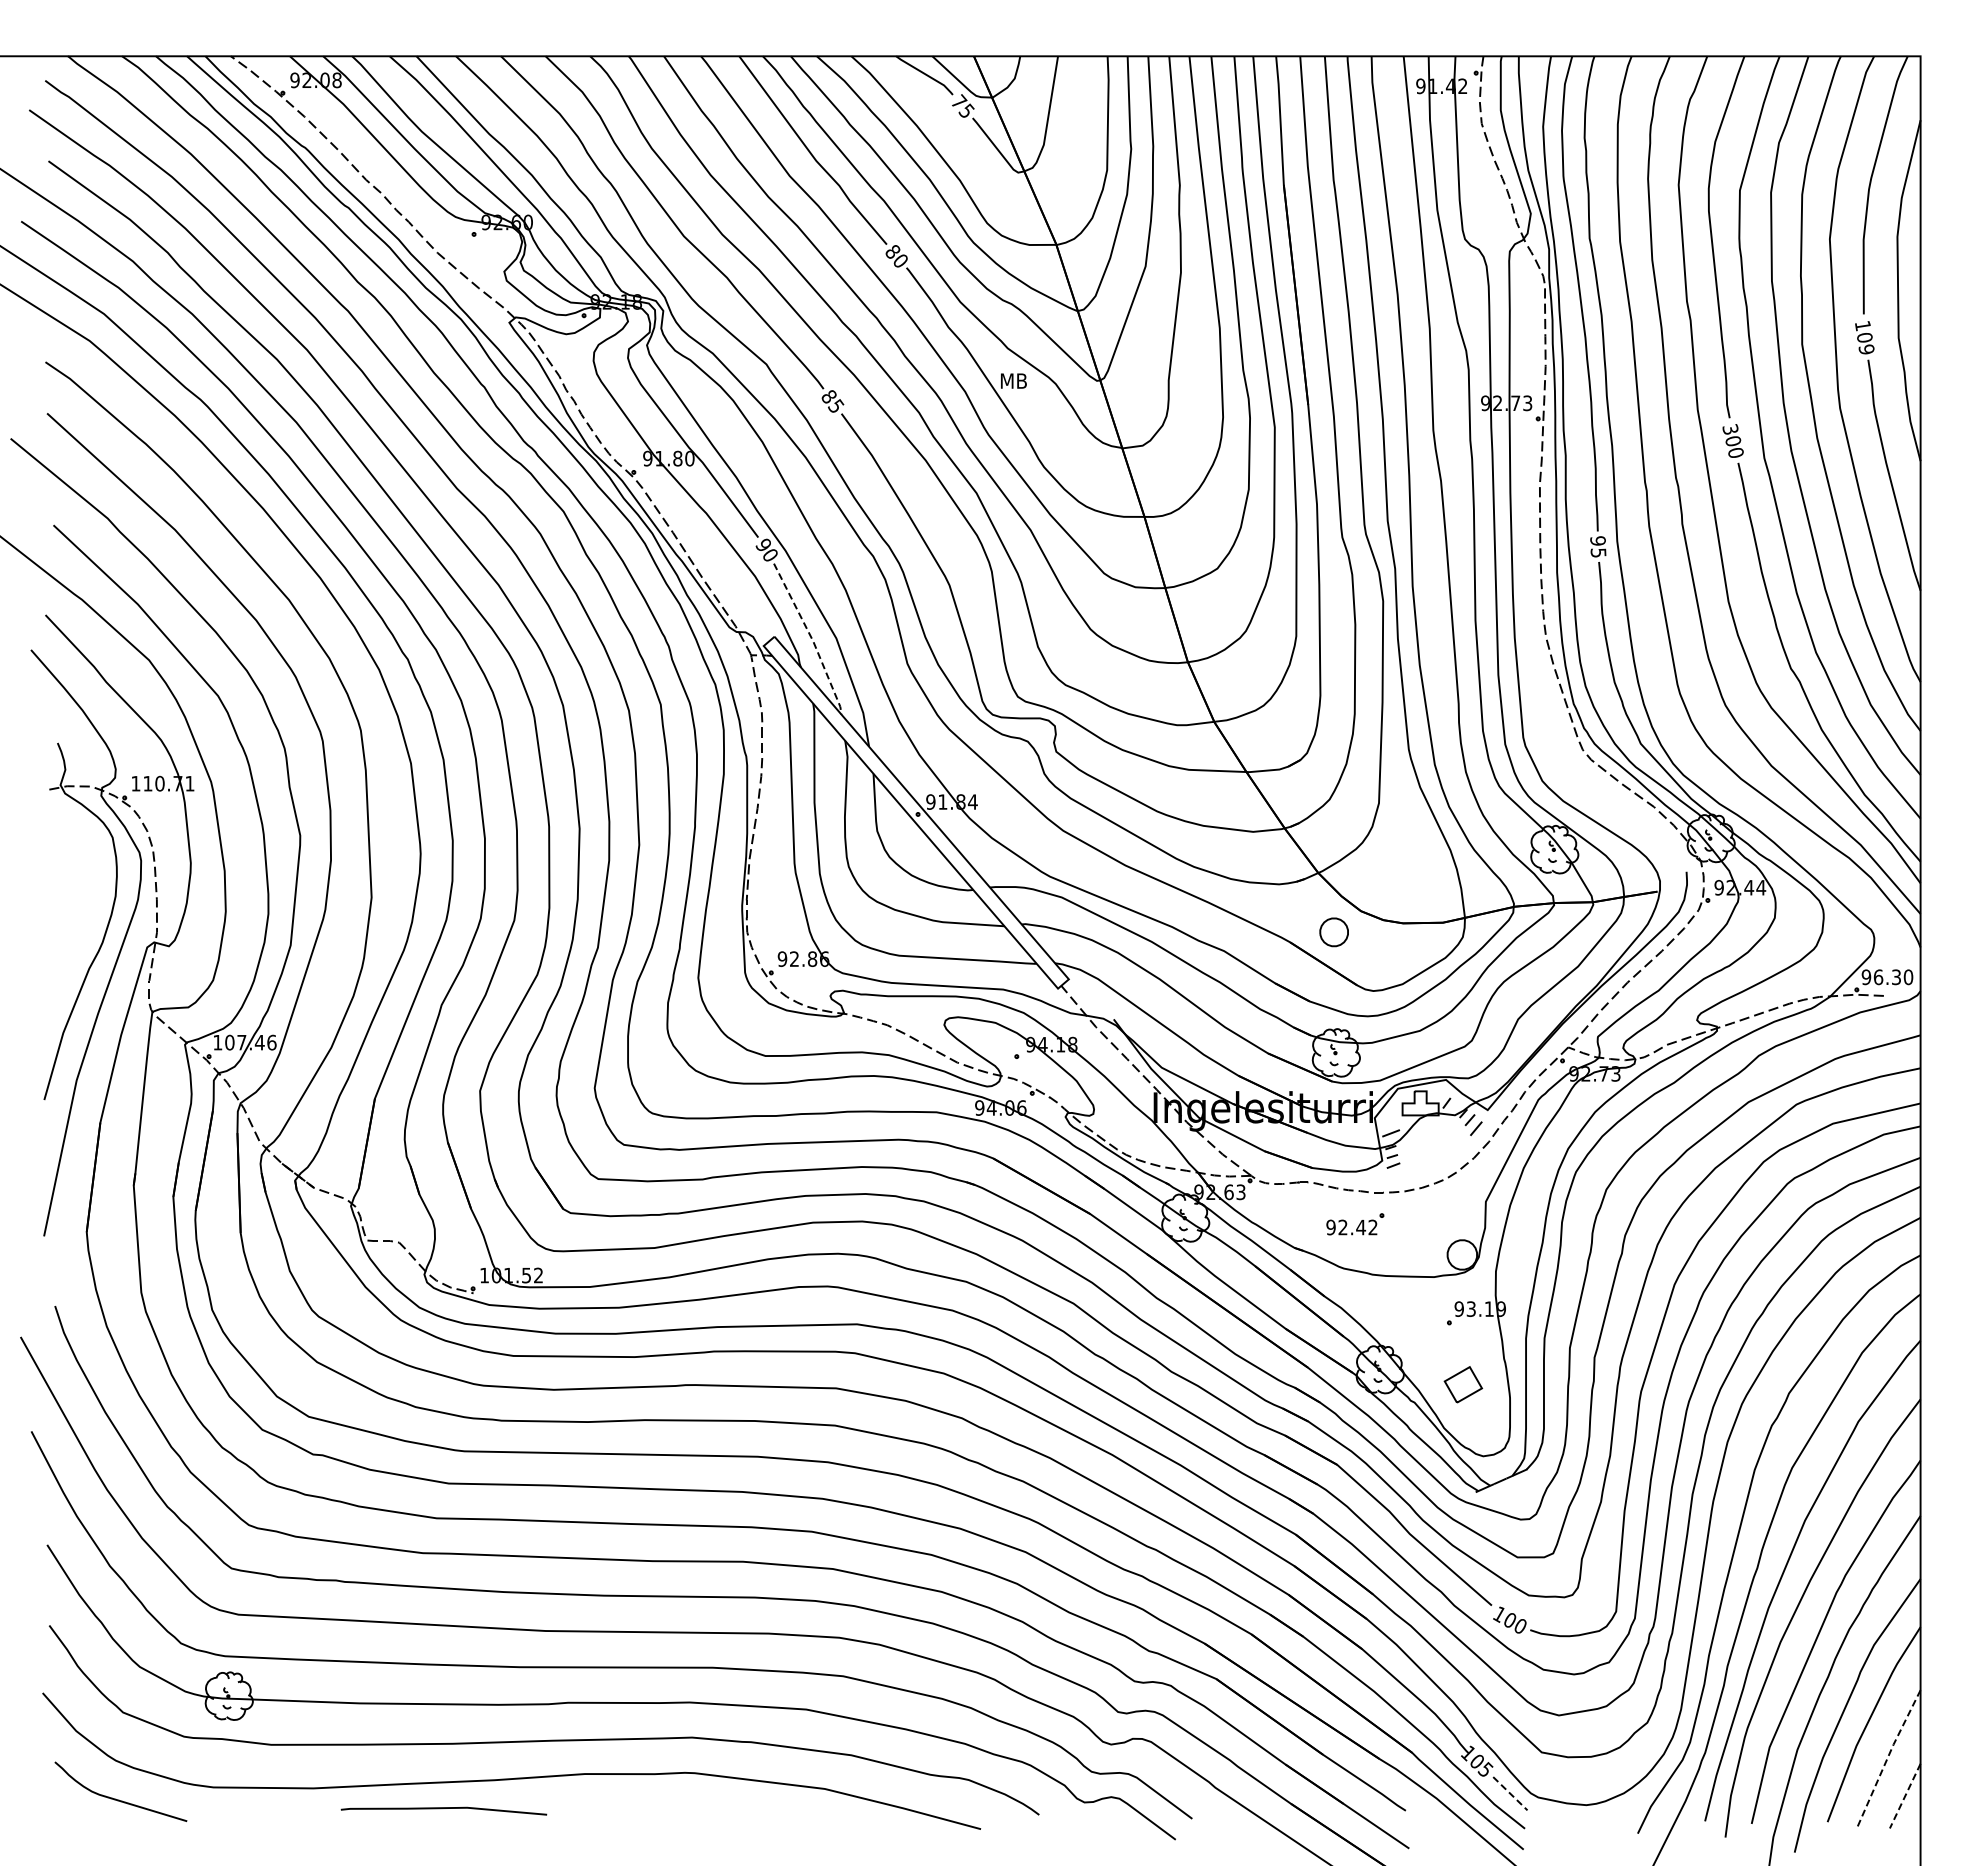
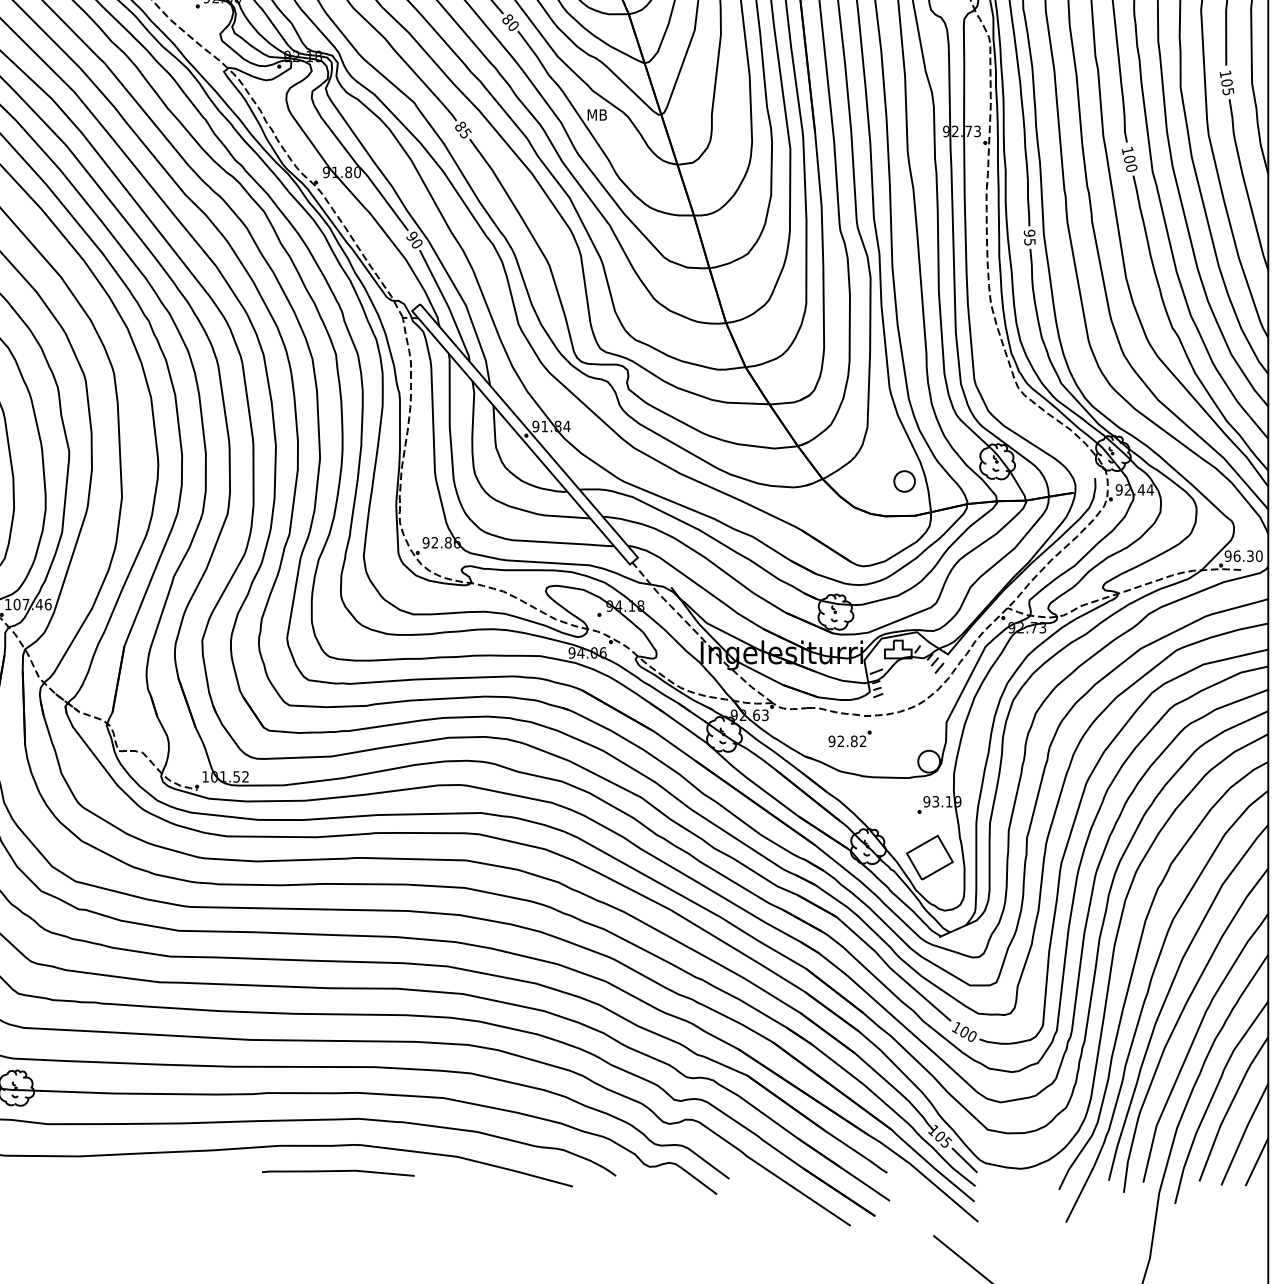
text: (1866, 349) -> (1228, 91), 109 -> 105
text: (1730, 429) -> (1127, 150), 300 -> 100
line: (811, 638) -> (447, 305), dashed -> solid
part: (1333, 932) -> (904, 481), moved
text: (1361, 1227) -> (854, 741), 92.42 -> 92.82
part: (1463, 1384) -> (930, 857), size x1.67
line: (1887, 1758) -> (1243, 1134), dashed -> solid
line: (1510, 1793) -> (964, 1160), dashed -> solid
line: (1905, 1796) -> (1257, 1162), dashed -> solid
line: (443, 1808) -> (338, 1171), moved

